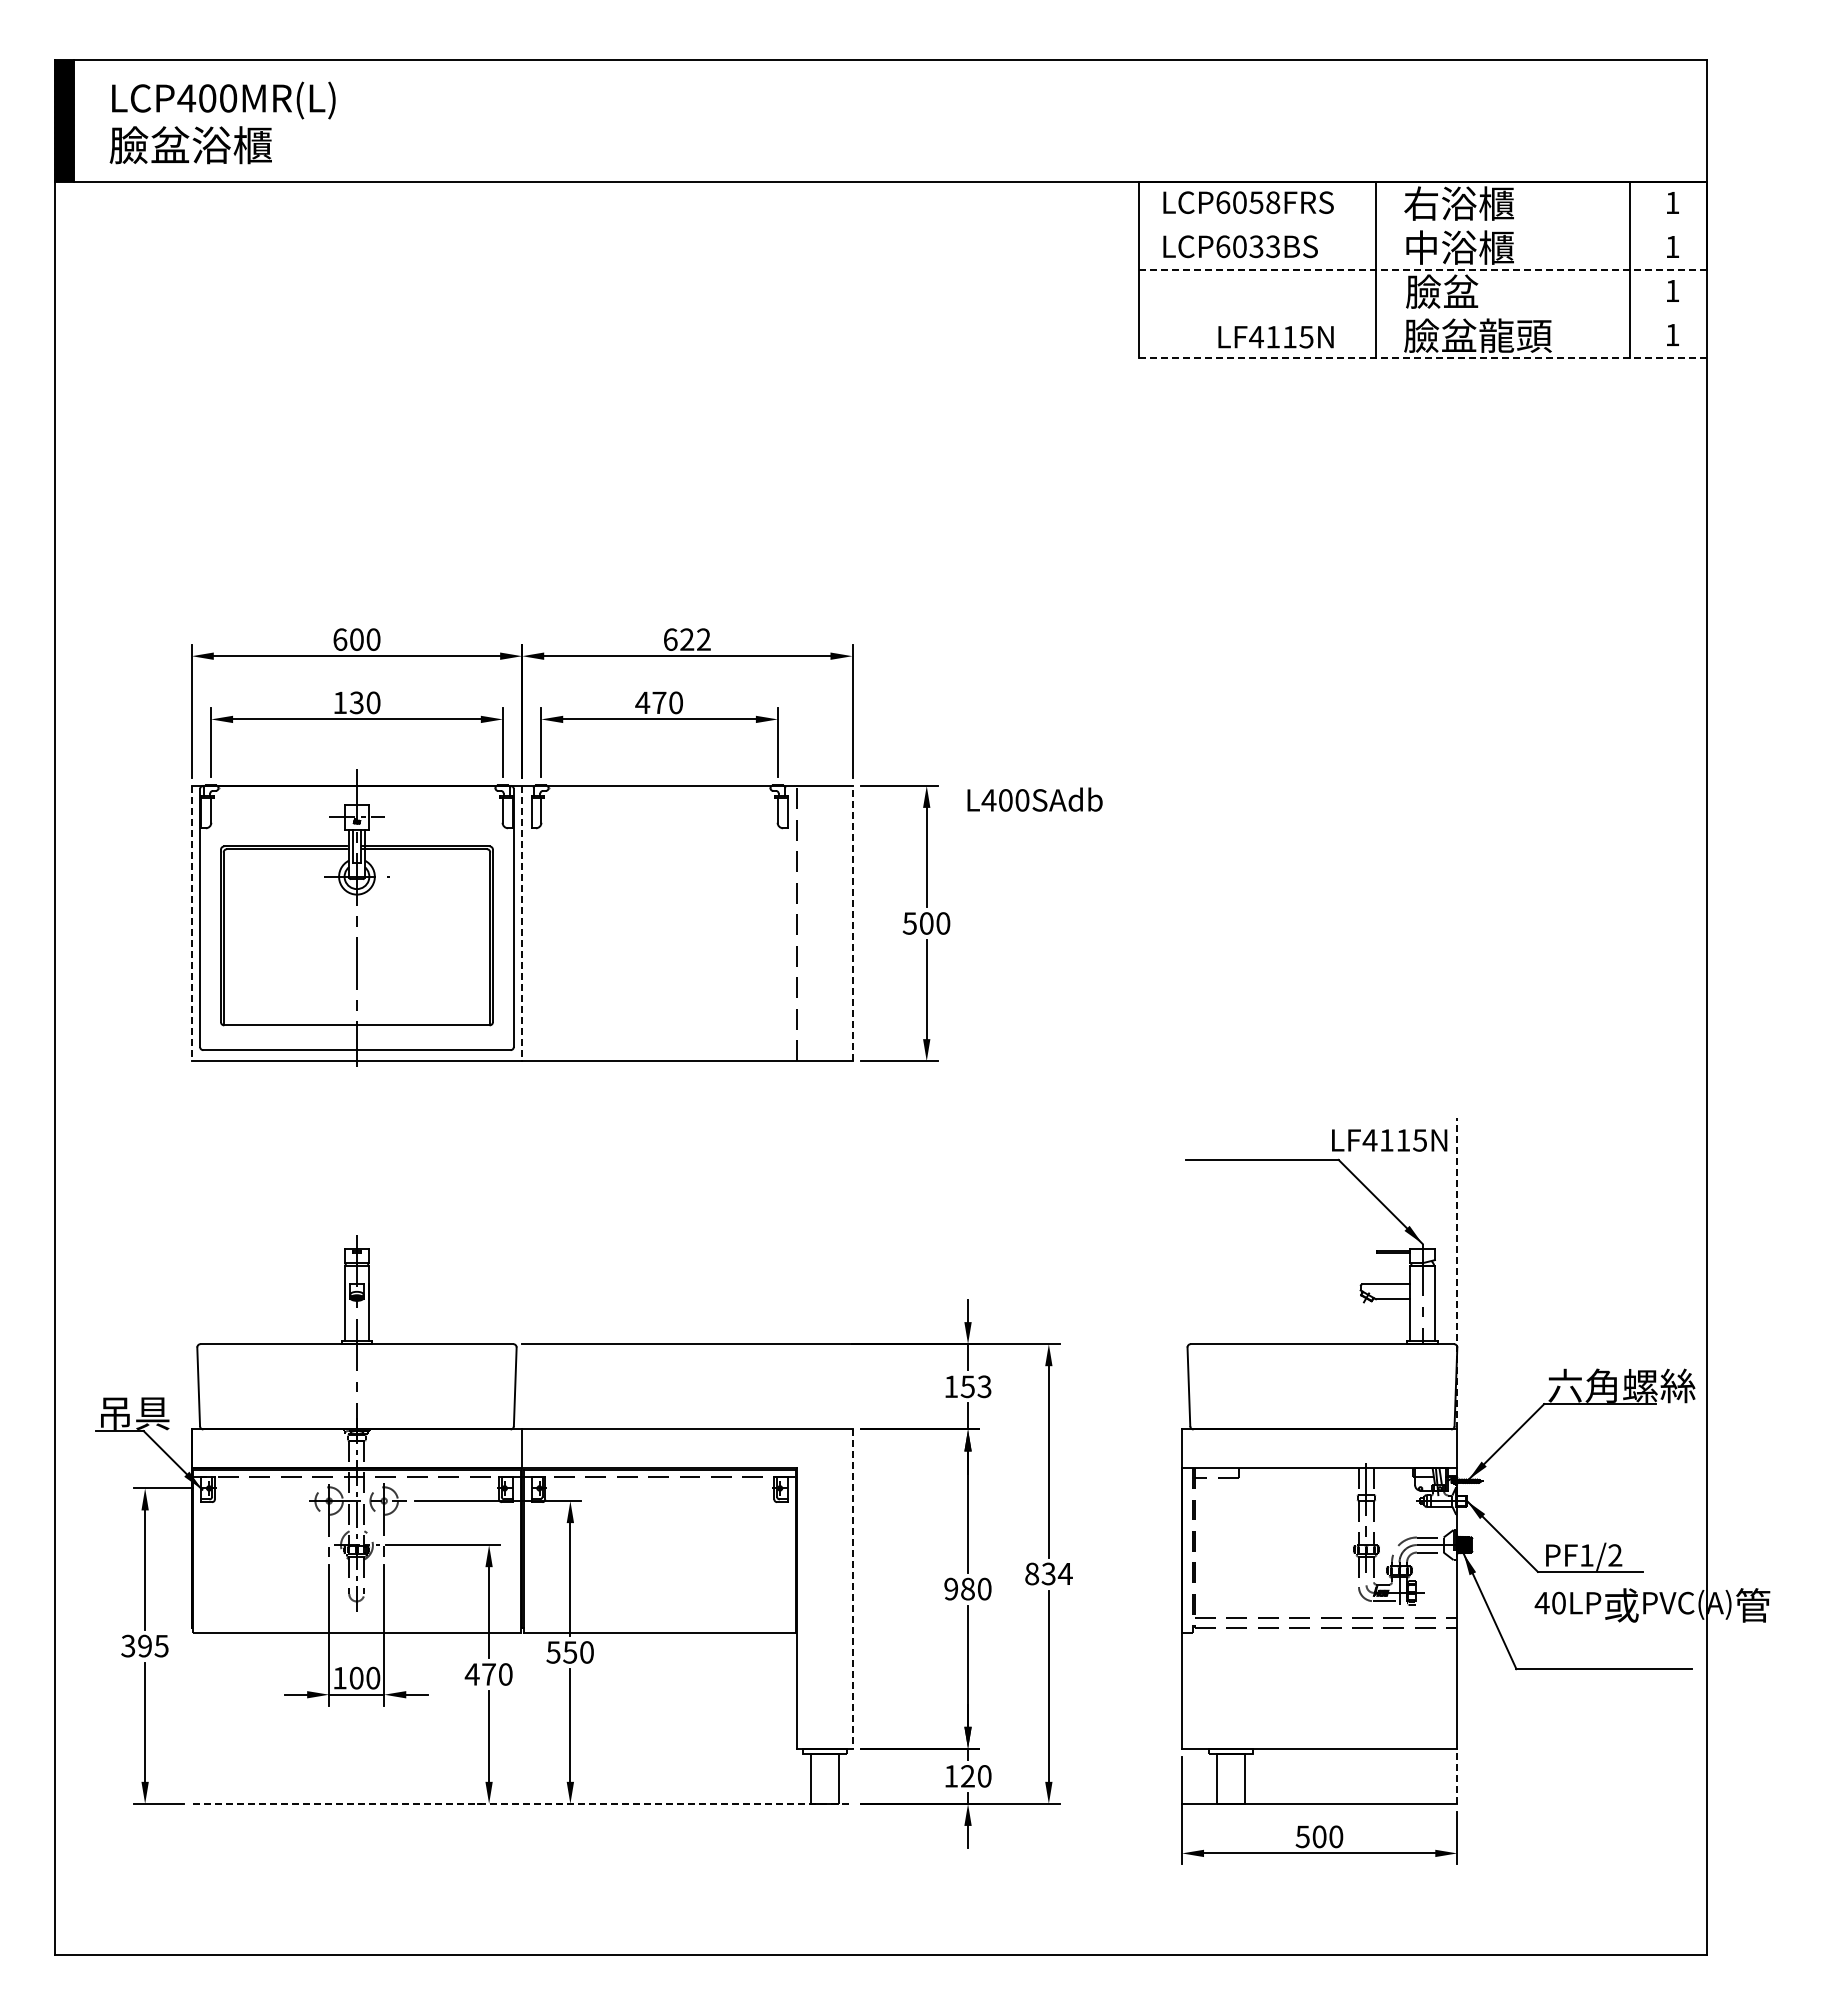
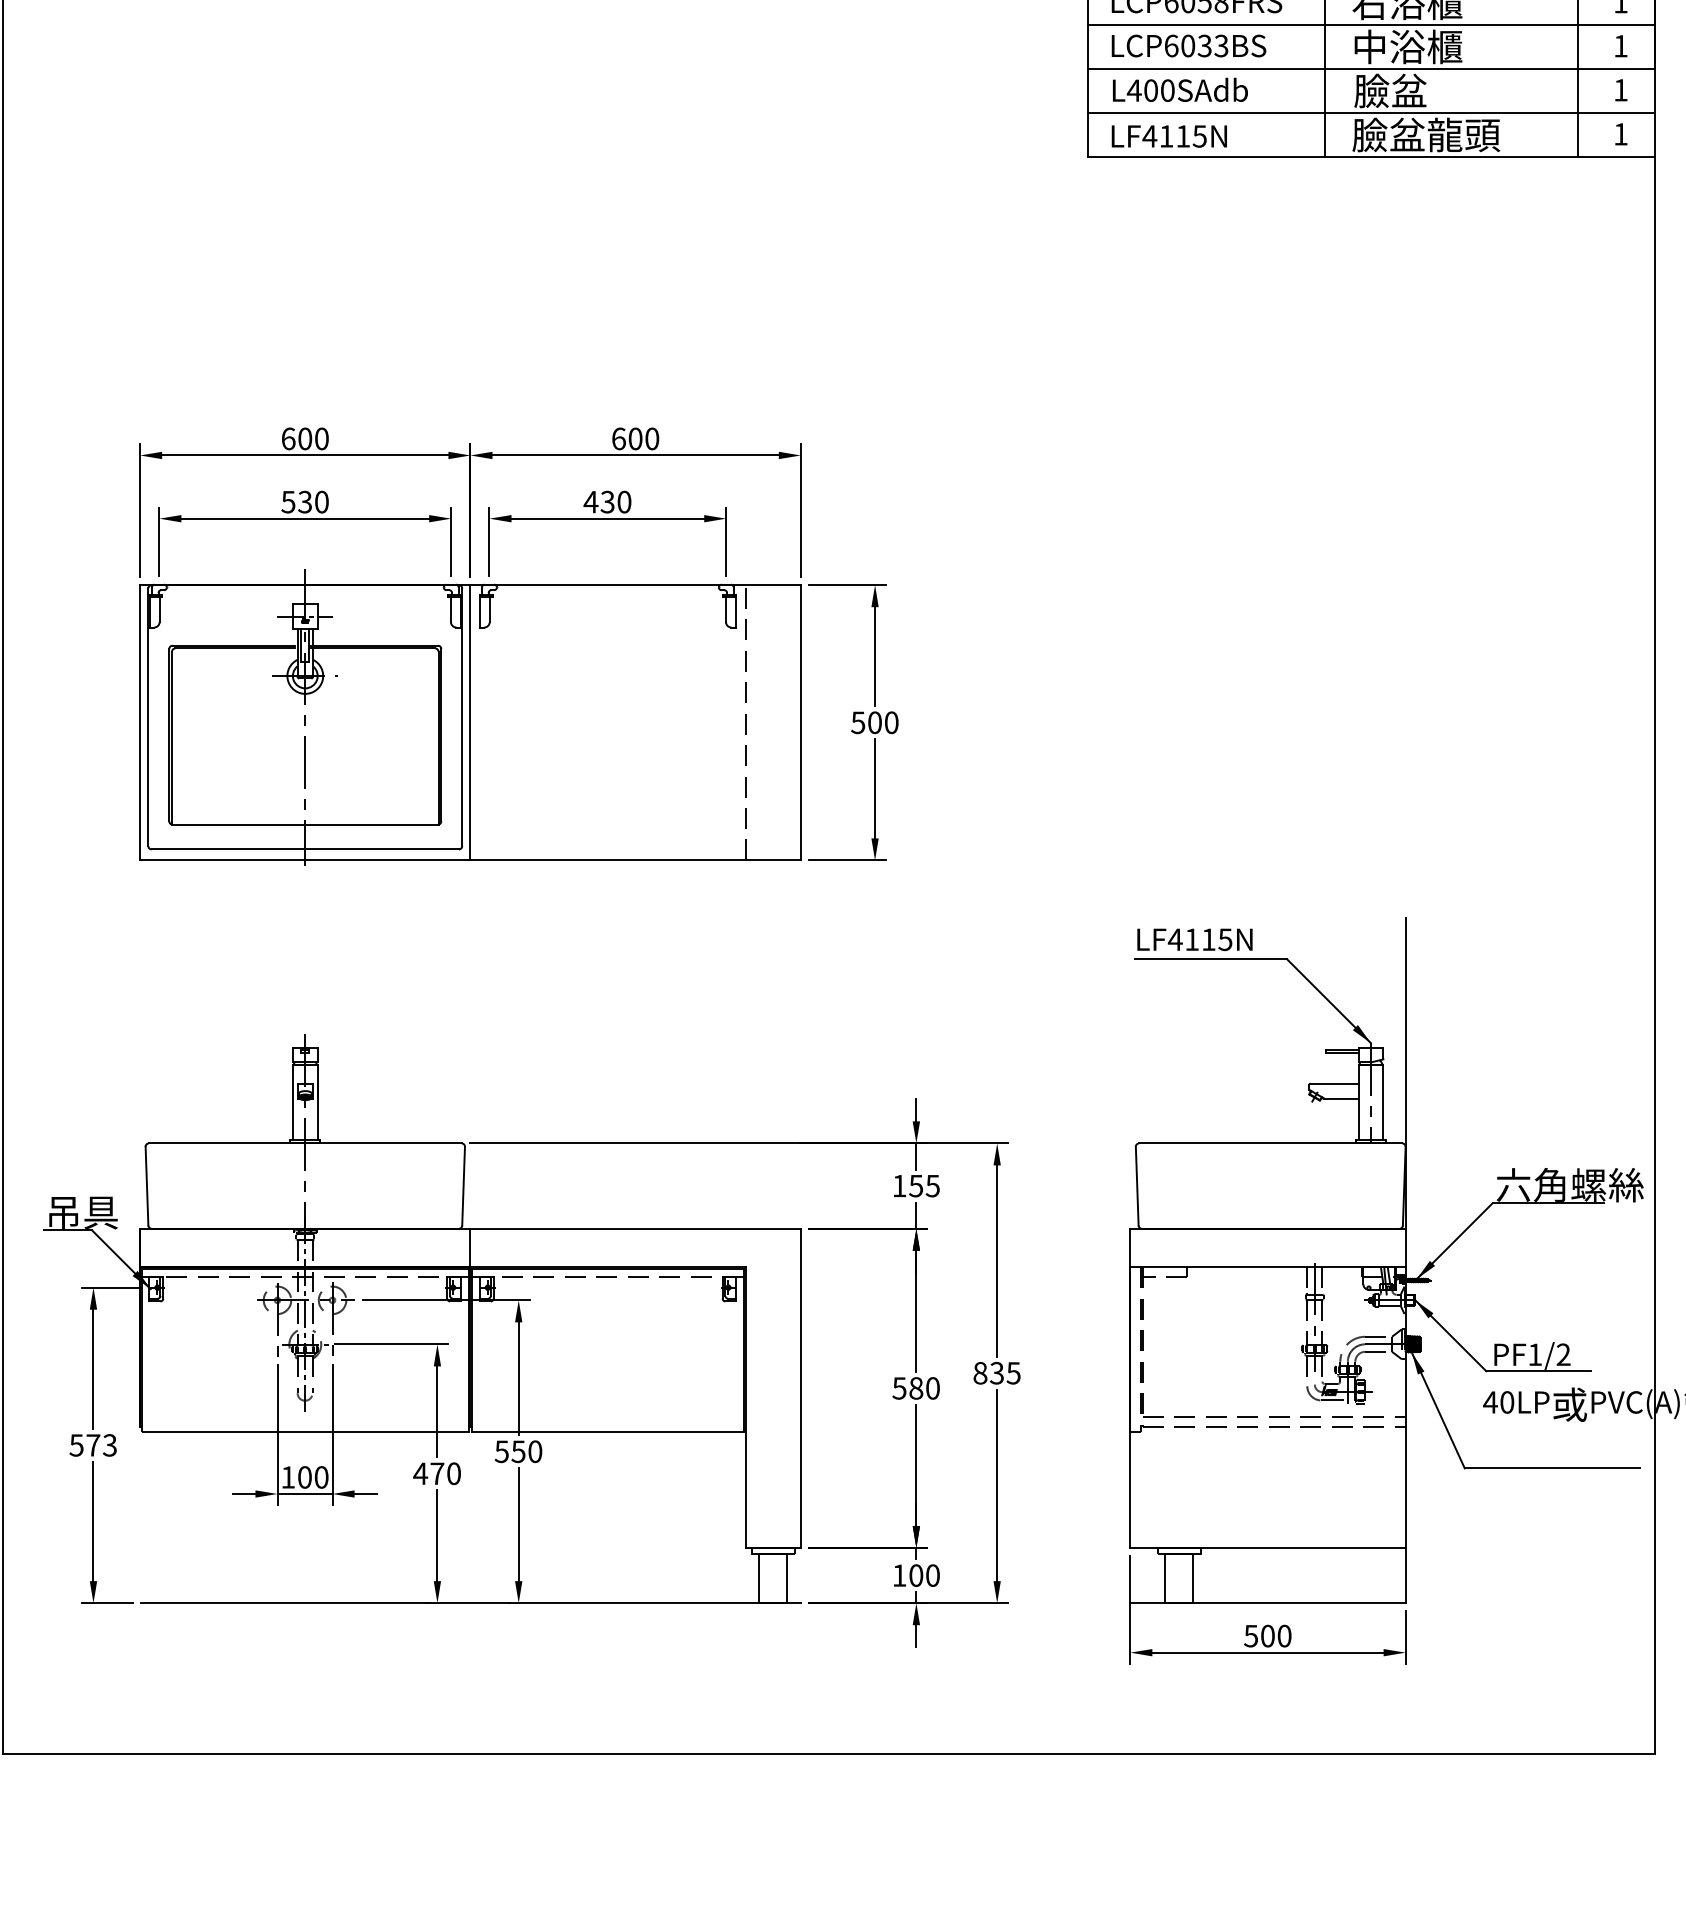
line: (1422, 225) -> (1370, 24), added
line: (1423, 269) -> (1371, 68), dashed -> solid
line: (1422, 313) -> (1370, 112), added
text: (1275, 337) -> (1168, 136), moved
line: (1423, 357) -> (1371, 156), dashed -> solid
text: (695, 639) -> (643, 438), 622 -> 600
text: (339, 702) -> (287, 501), 130 -> 530
text: (659, 702) -> (607, 501), 470 -> 430
text: (1034, 799) -> (1179, 89), moved
line: (191, 923) -> (139, 722), dashed -> solid
line: (522, 923) -> (470, 722), dashed -> solid
line: (852, 923) -> (800, 722), dashed -> solid
text: (1389, 1140) -> (1194, 939), moved
line: (1457, 1273) -> (1405, 1072), dashed -> solid
text: (984, 1386) -> (932, 1185), 153 -> 155
text: (1064, 1574) -> (1012, 1373), 834 -> 835
text: (950, 1588) -> (898, 1387), 980 -> 580
line: (852, 1589) -> (800, 1388), dashed -> solid
text: (145, 1645) -> (93, 1444), 395 -> 573
text: (967, 1776) -> (915, 1575), 120 -> 100
line: (1457, 1776) -> (1405, 1575), dashed -> solid
line: (522, 1803) -> (470, 1602), dashed -> solid

